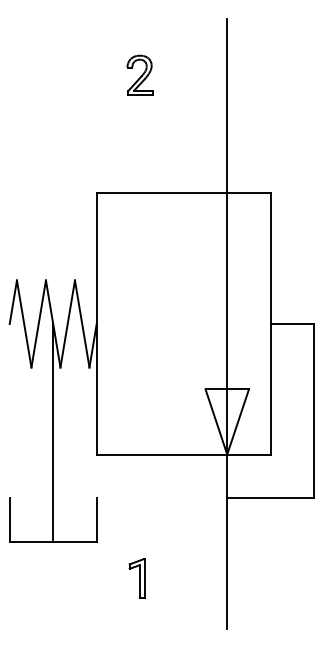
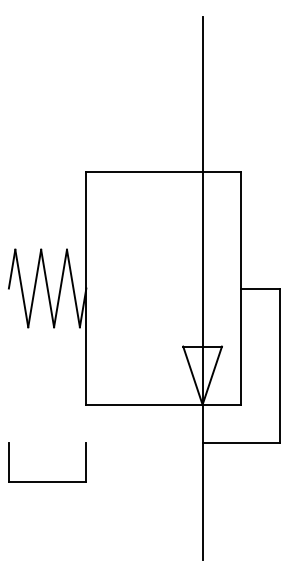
part: (139, 74) -> (124, 66), removed
line: (53, 432) -> (47, 385), removed
part: (136, 578) -> (121, 515), removed

